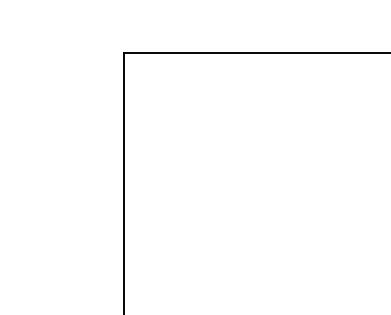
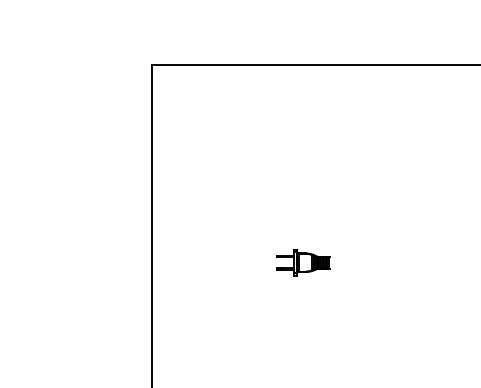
part: (246, 213) -> (303, 262), added

